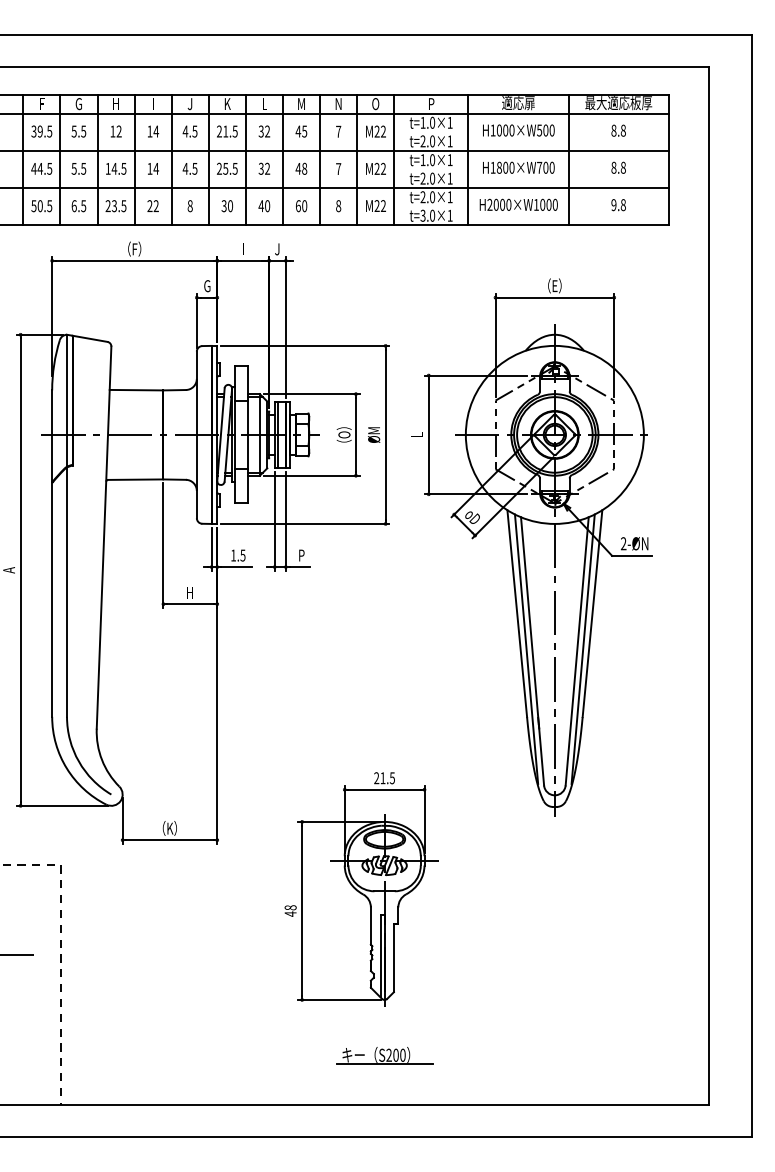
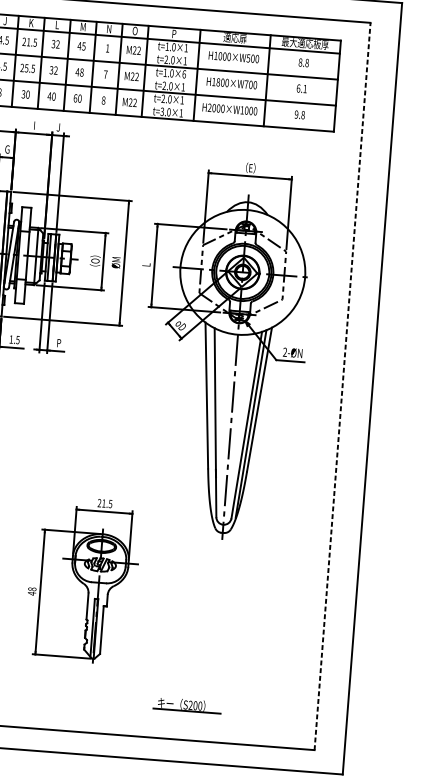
text: (338, 131) -> (107, 48), 7 -> 1
text: (449, 160) -> (183, 74), t=1.0×1 -> t=1.0×6
text: (618, 167) -> (301, 88), 8.8 -> 6.1
line: (708, 585) -> (342, 386), solid -> dashed
line: (526, 648) -> (211, 420), removed
part: (384, 1055) -> (187, 705), moved

